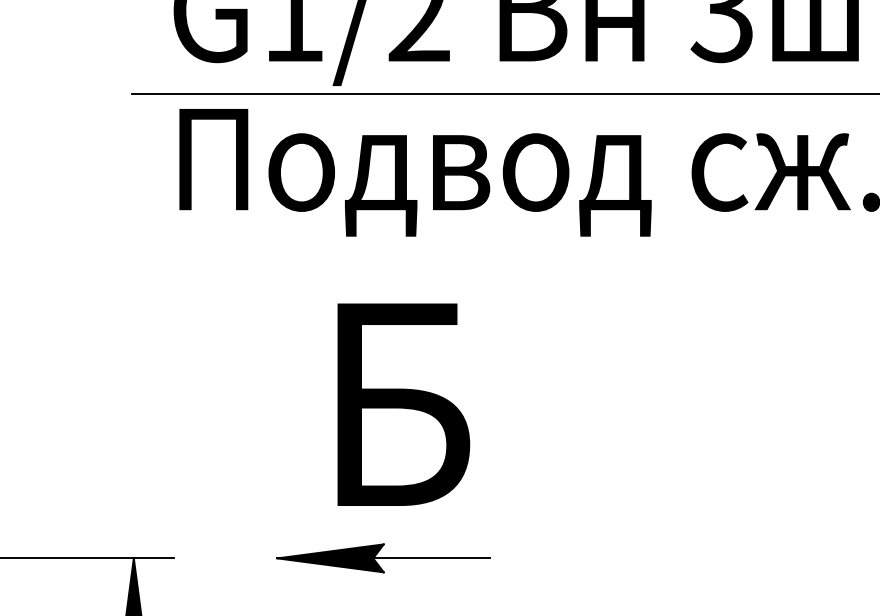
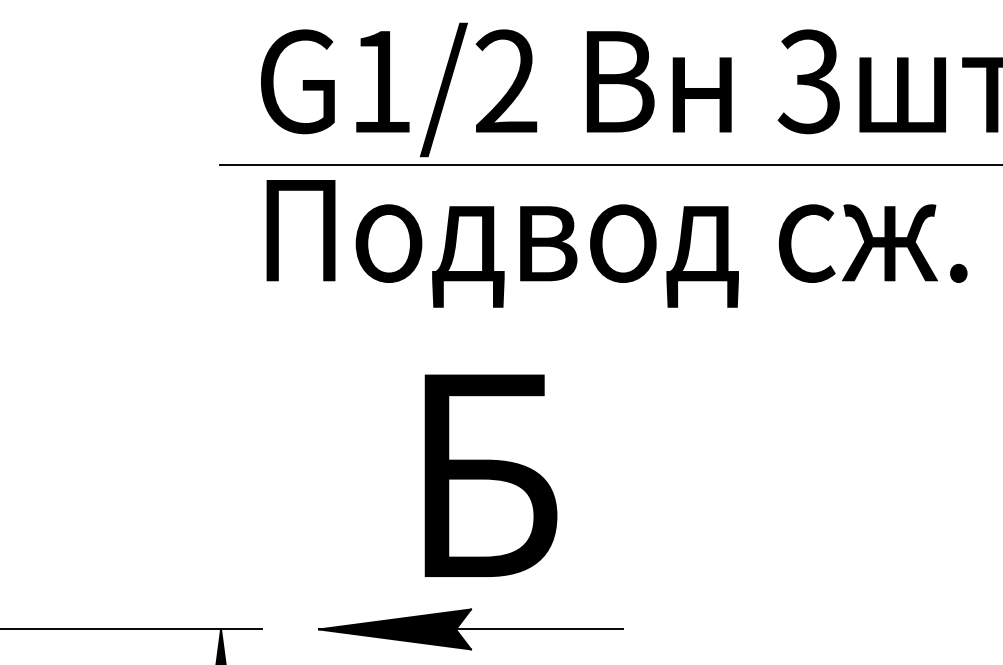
part: (383, 558) -> (470, 629), size x1.43

